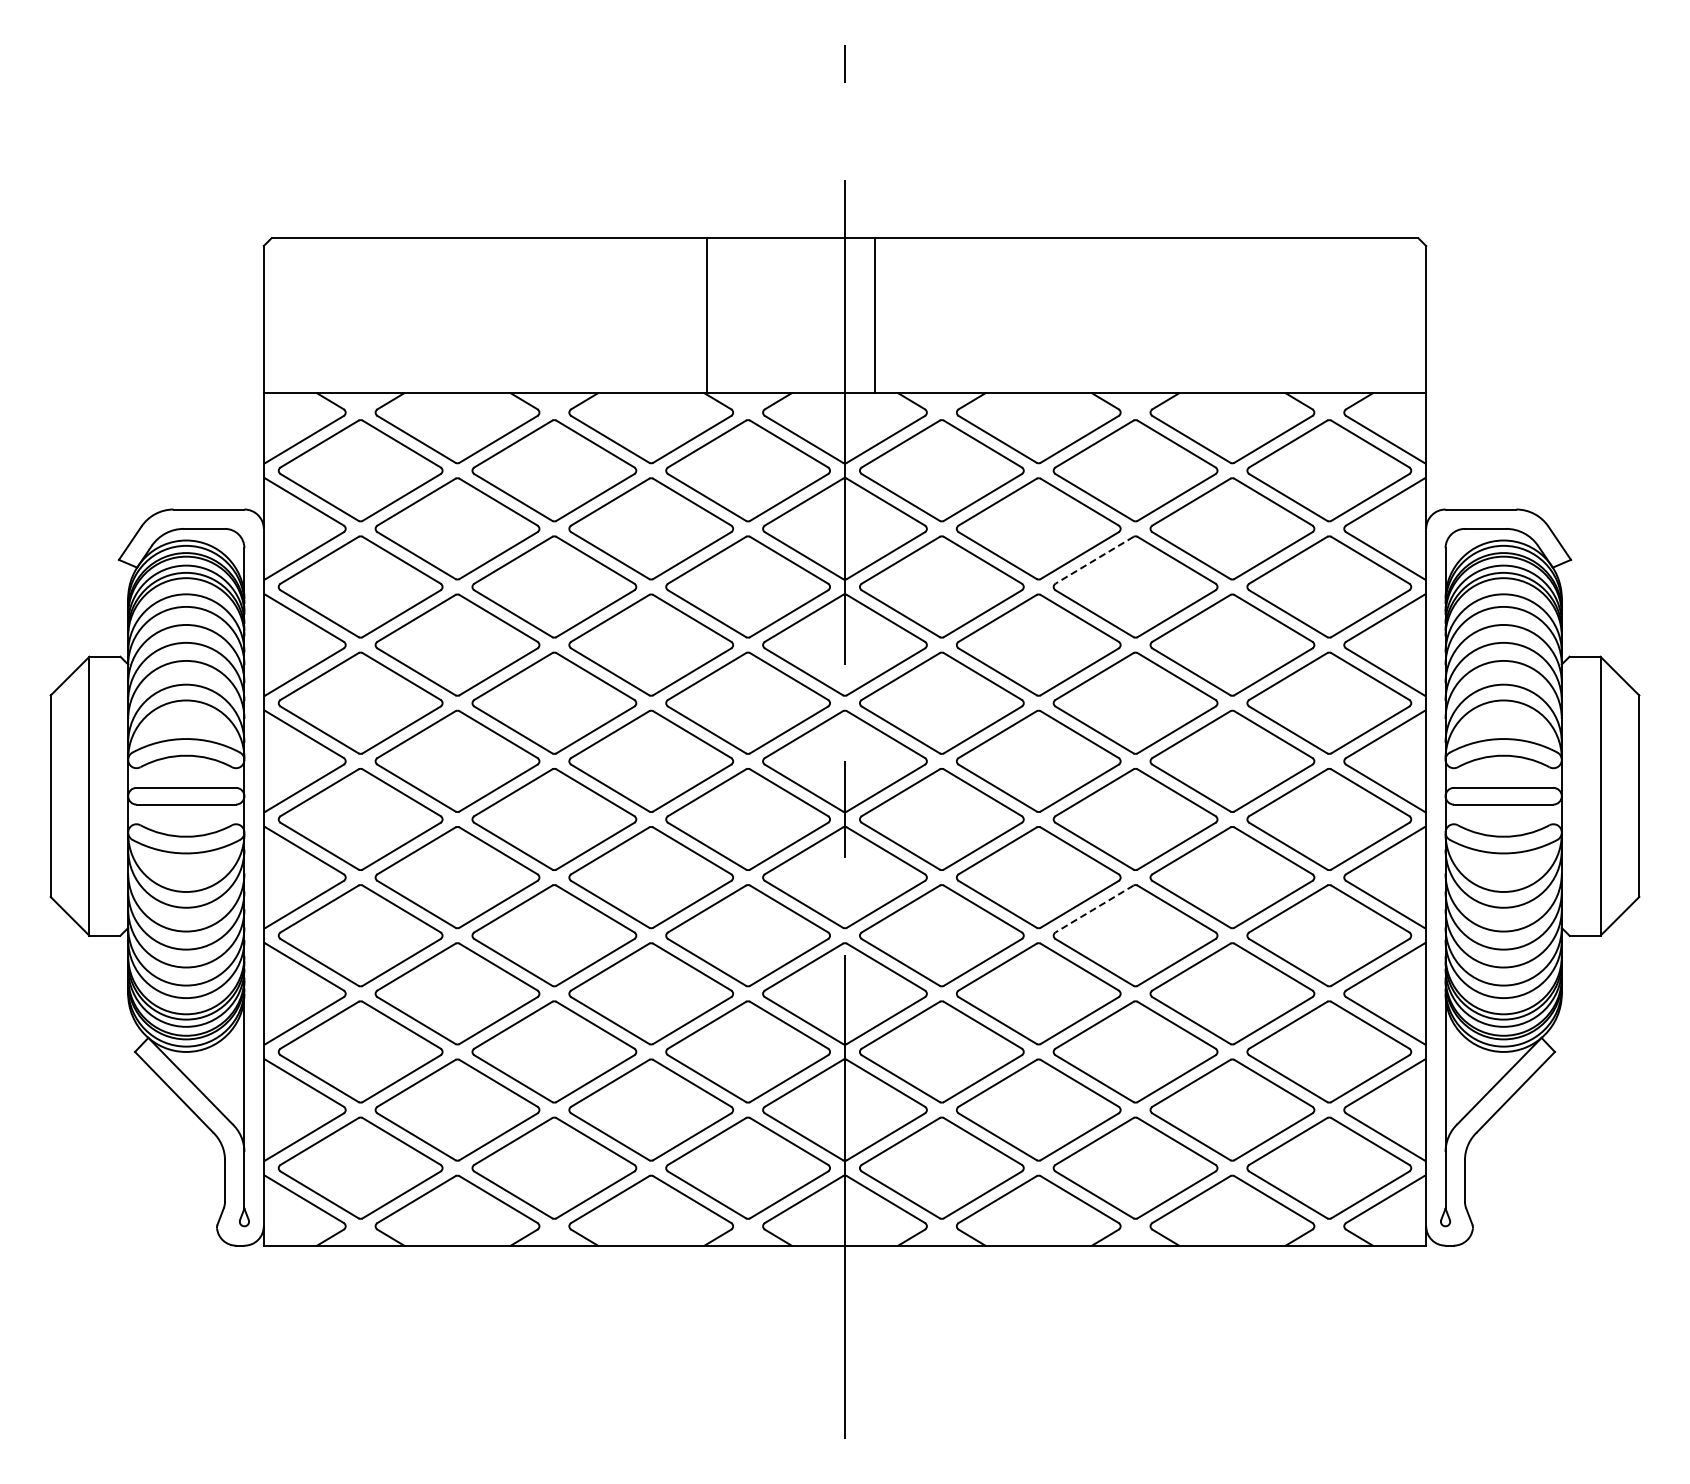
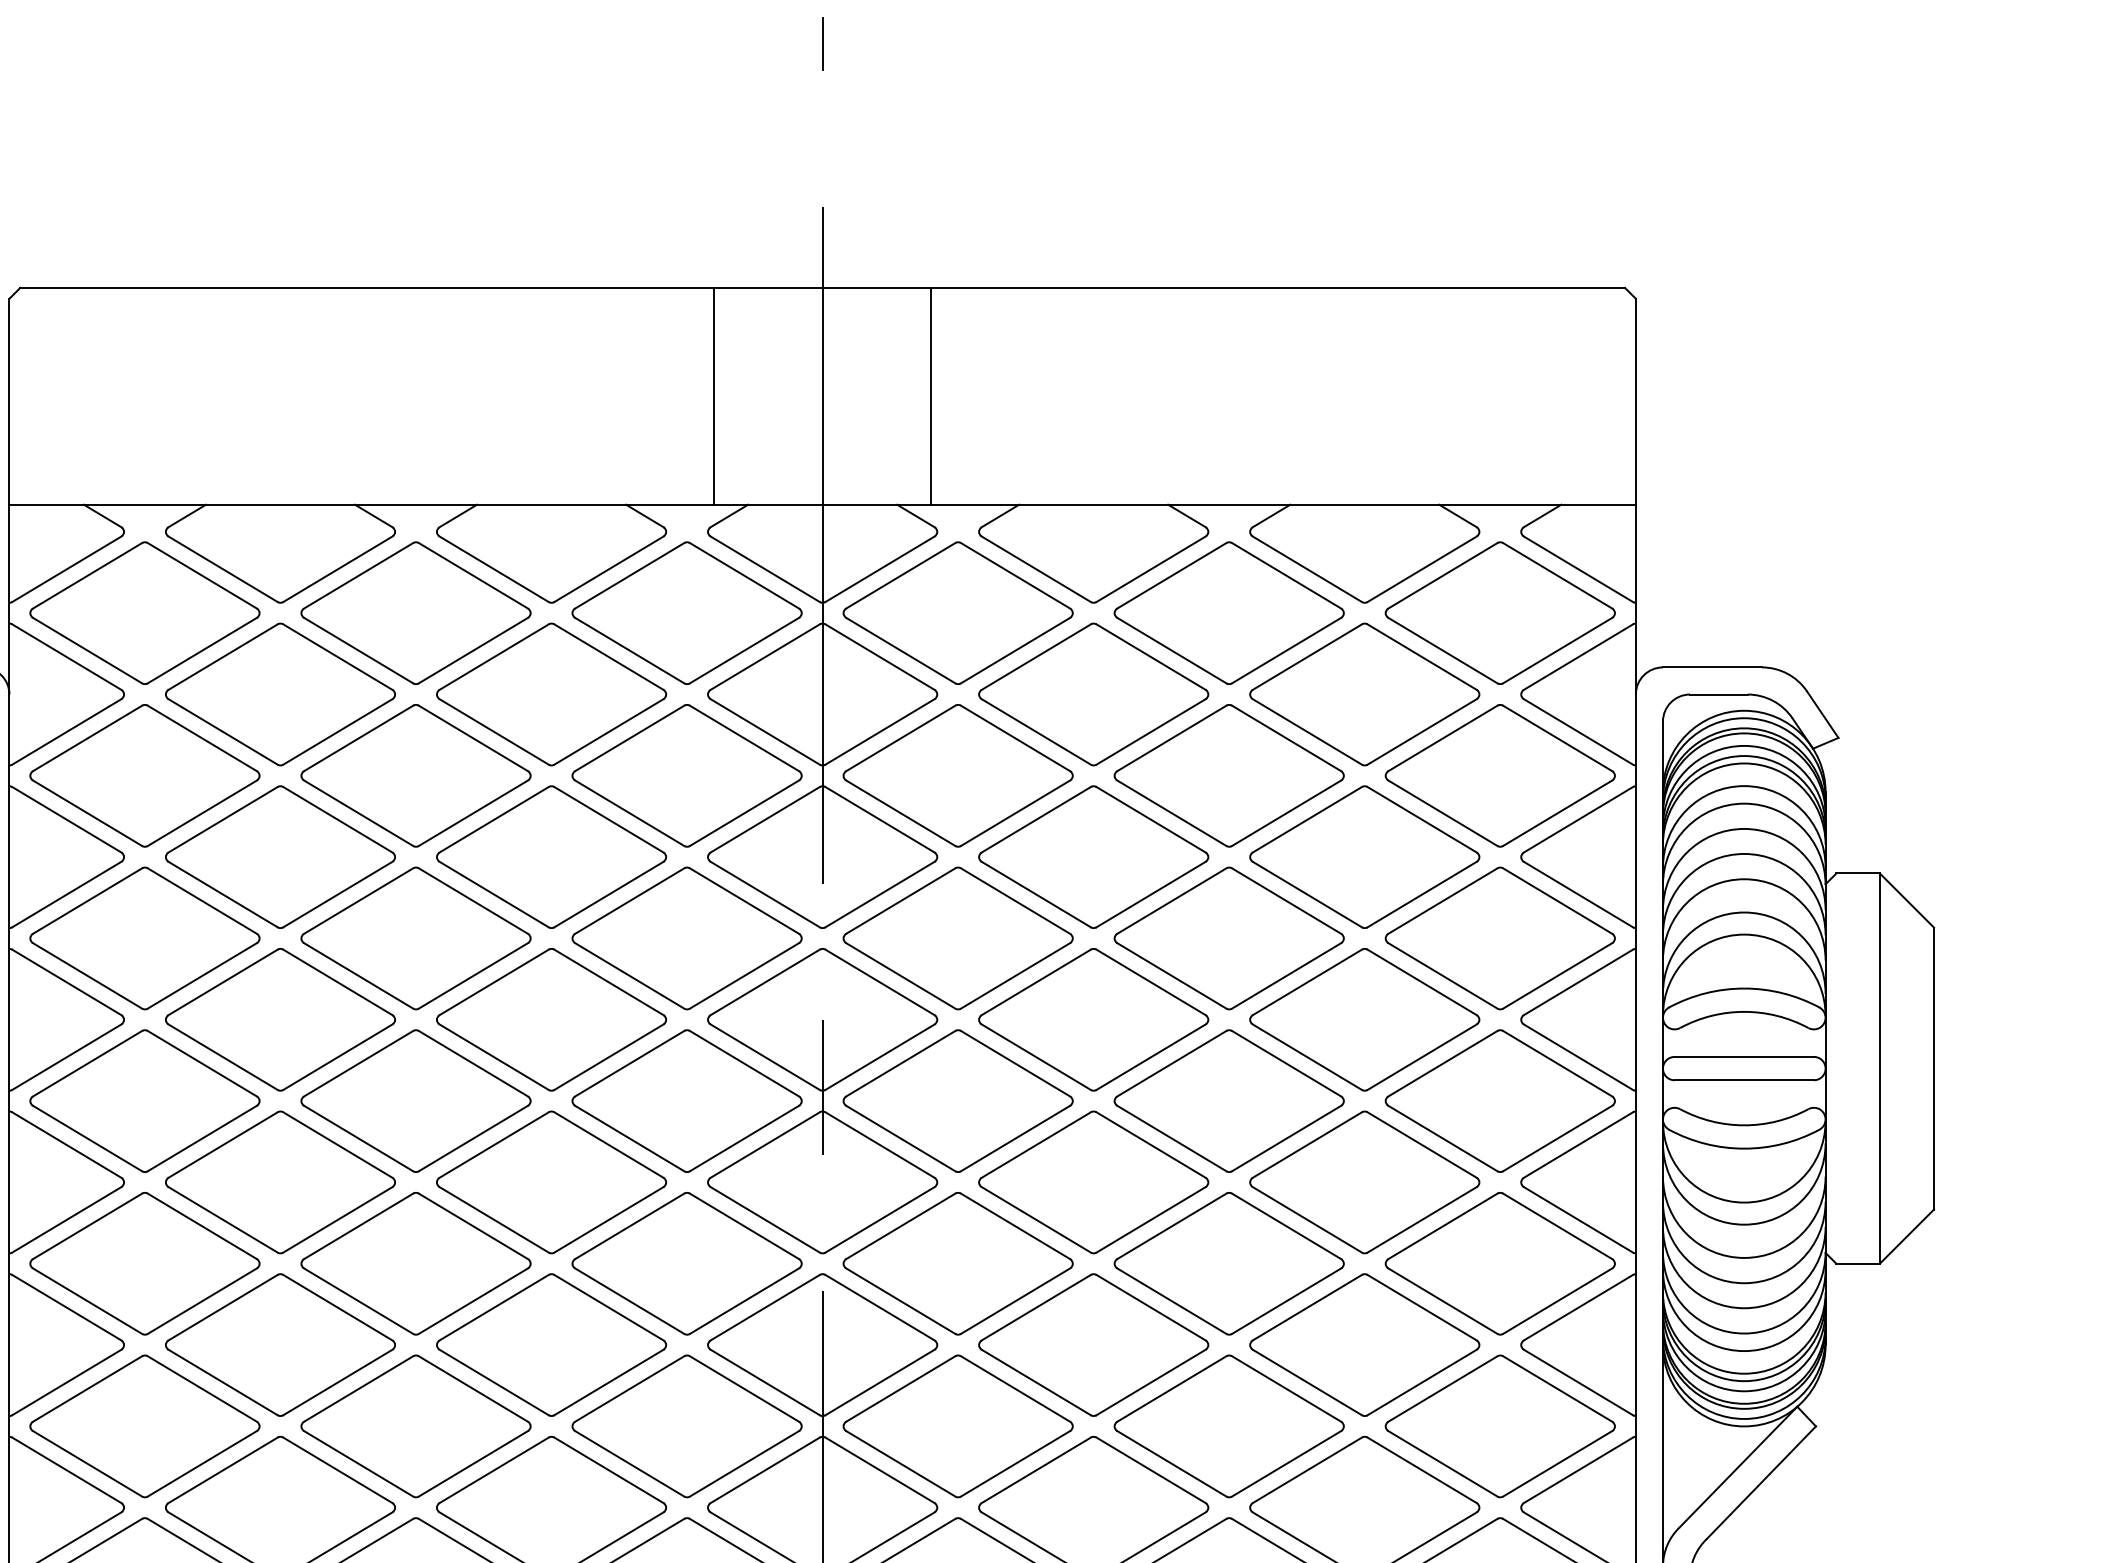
line: (706, 315) -> (714, 395), moved
line: (875, 315) -> (931, 395), moved
line: (1094, 560) -> (1171, 738), dashed -> solid
line: (1094, 908) -> (1171, 1225), dashed -> solid

